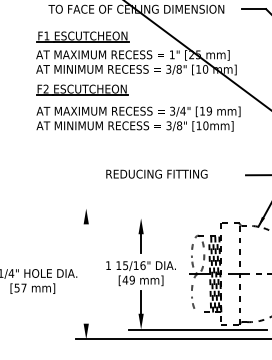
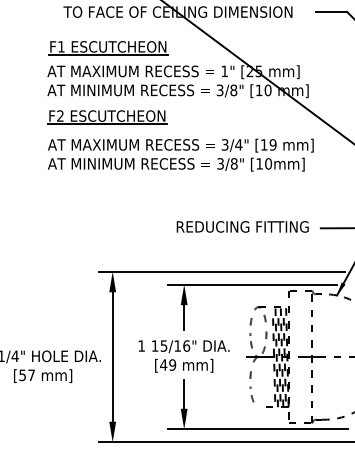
text: (156, 173) -> (242, 226), moved
line: (170, 208) -> (222, 271), added
line: (193, 218) -> (252, 284), added
line: (86, 273) -> (112, 356), added

